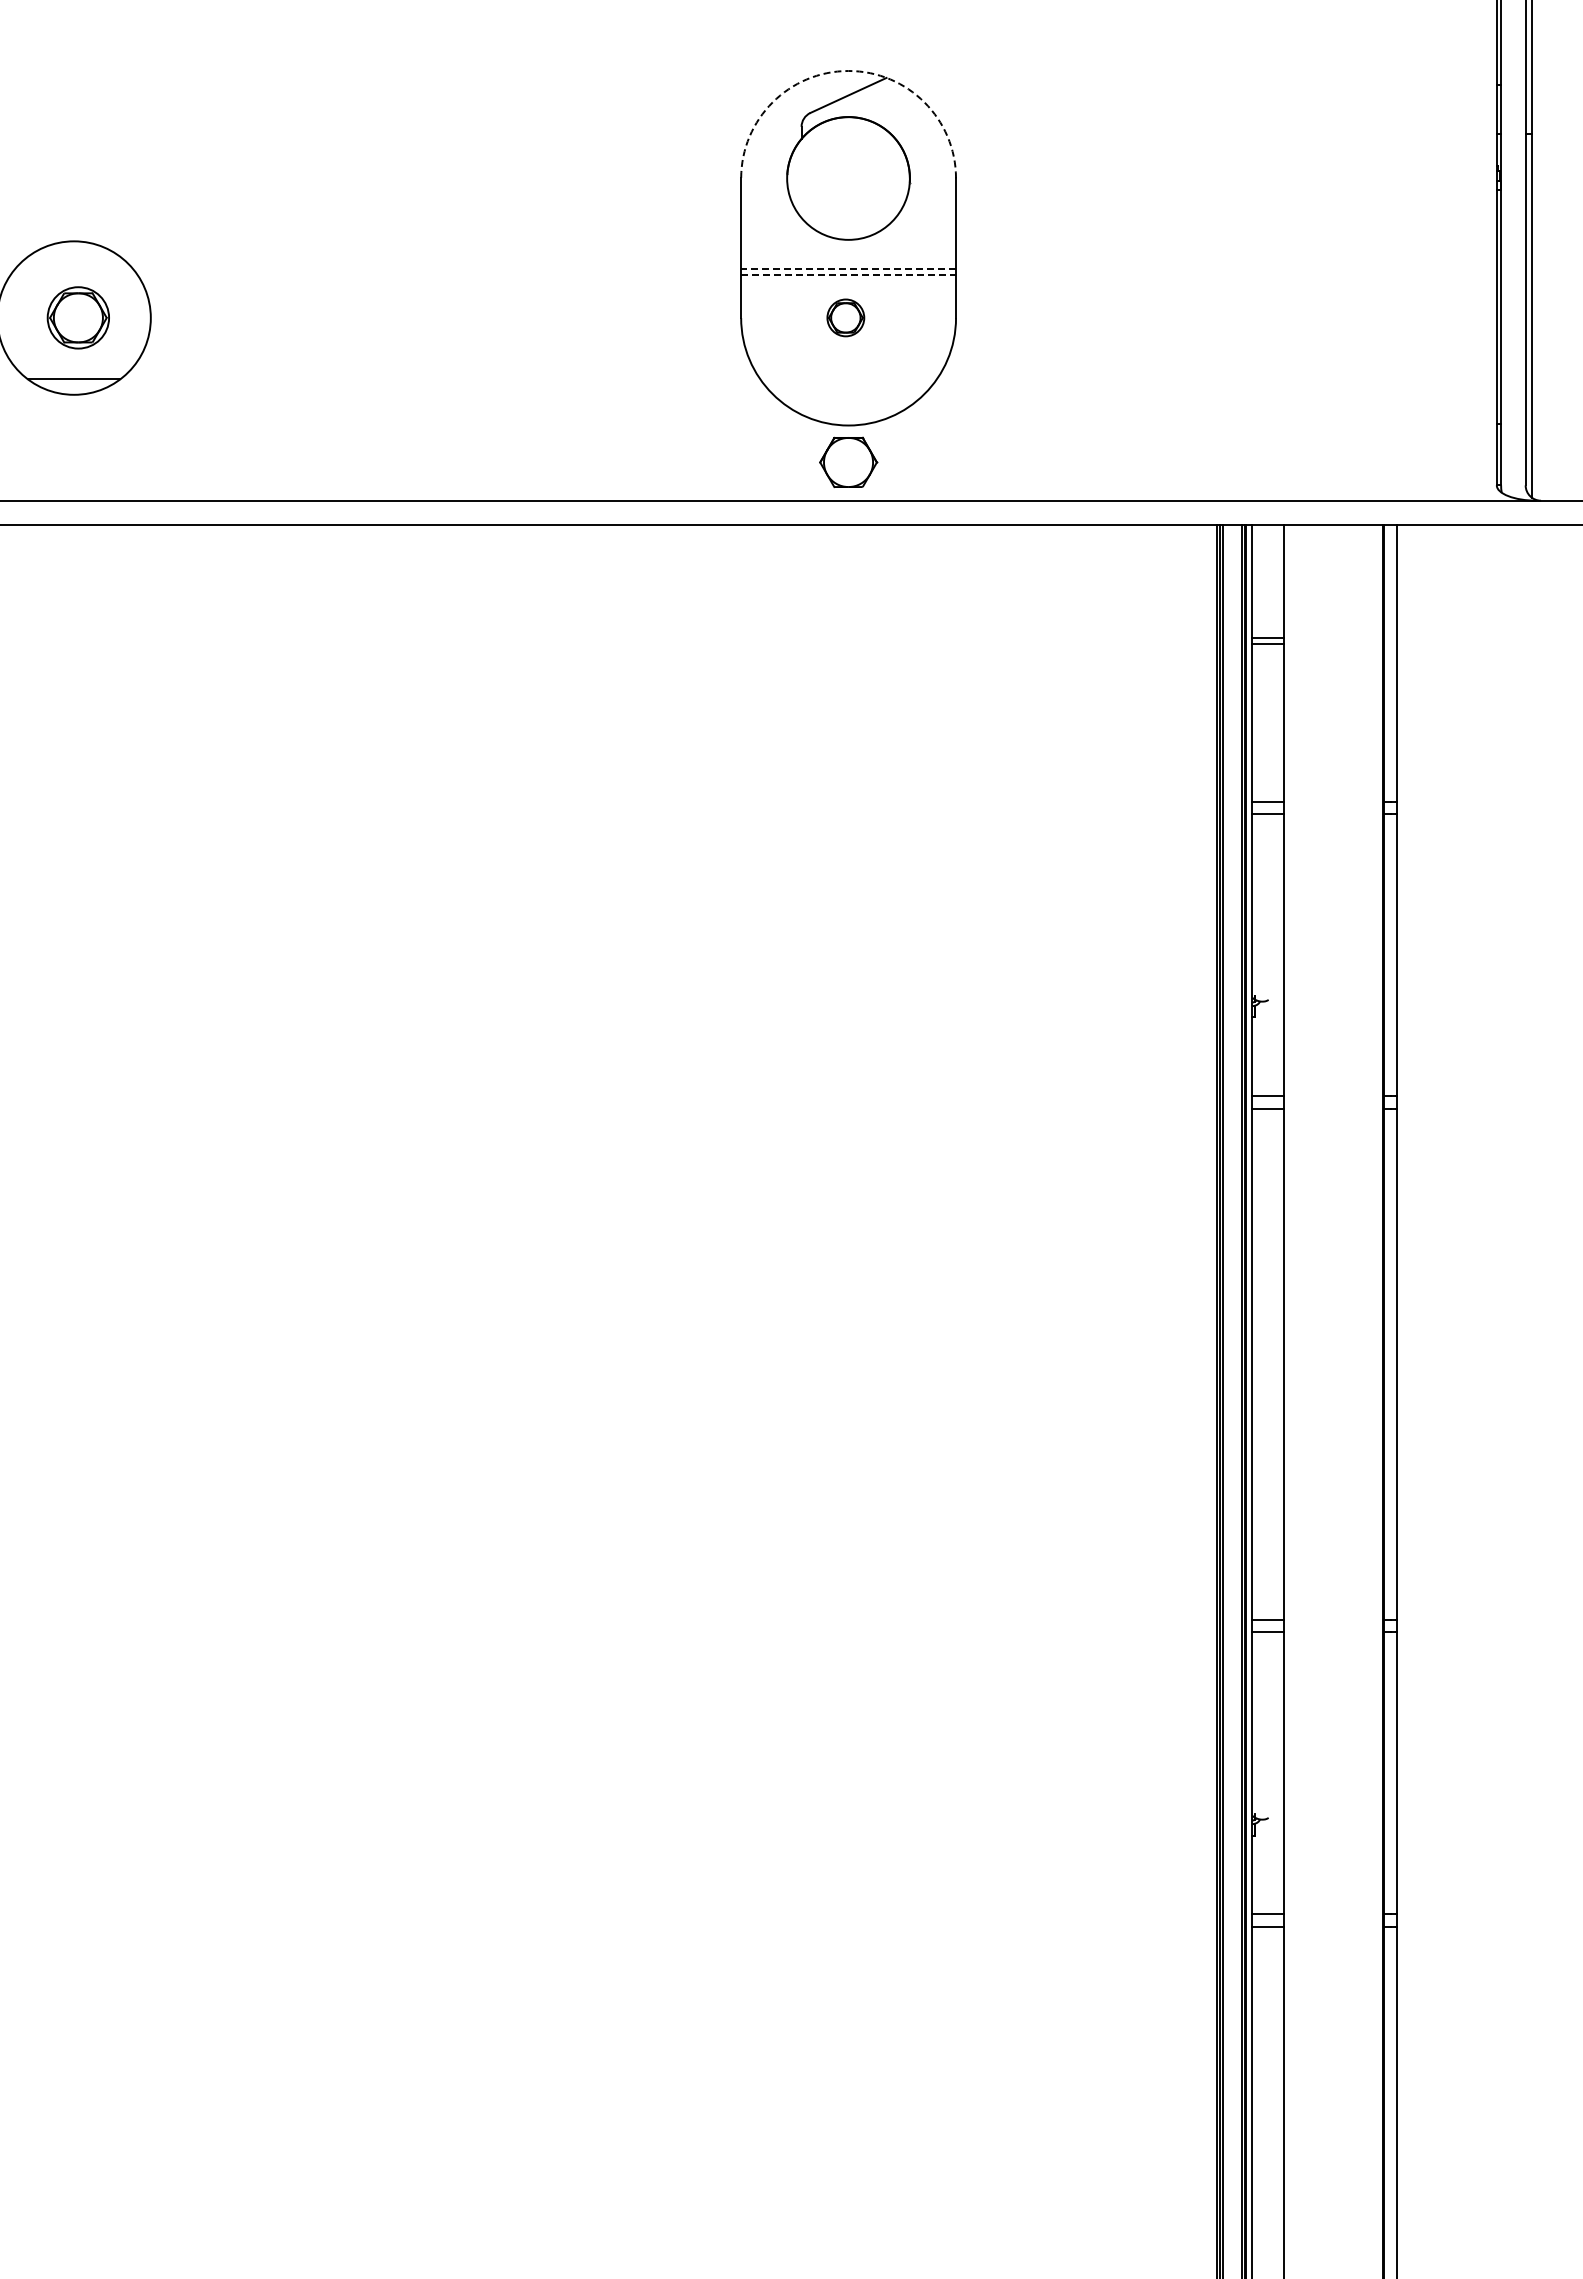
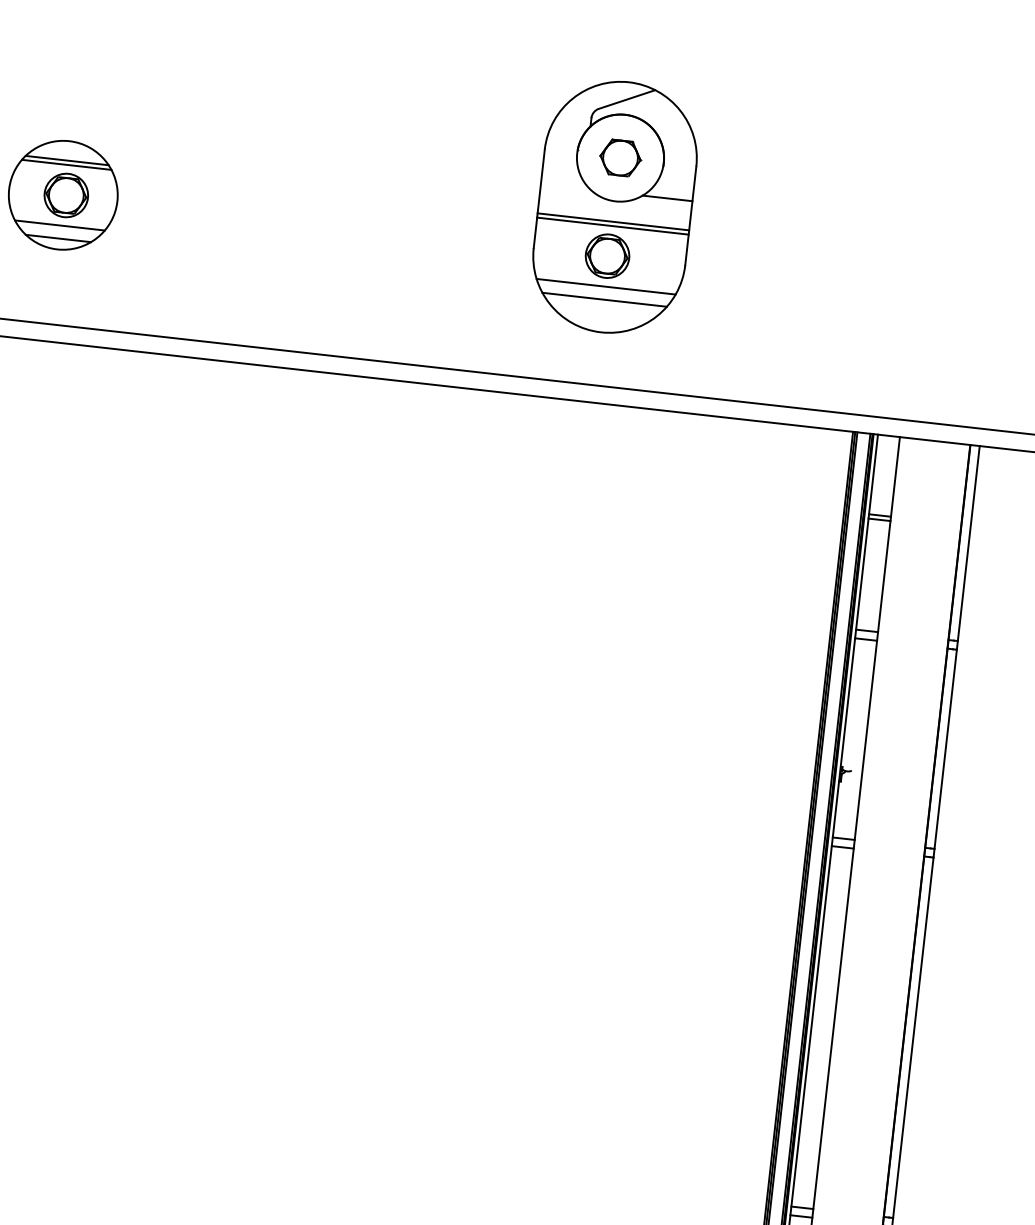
arc: (848, 71) -> (628, 82), dashed -> solid
line: (920, 227) -> (667, 198), added
line: (73, 268) -> (66, 160), added
line: (848, 268) -> (613, 221), dashed -> solid
line: (73, 274) -> (66, 164), added
line: (849, 274) -> (613, 225), dashed -> solid
part: (845, 317) -> (607, 255), size x1.67
line: (73, 360) -> (59, 225), added
line: (848, 360) -> (606, 286), added
line: (848, 379) -> (604, 299), added
part: (848, 461) -> (620, 157), moved

